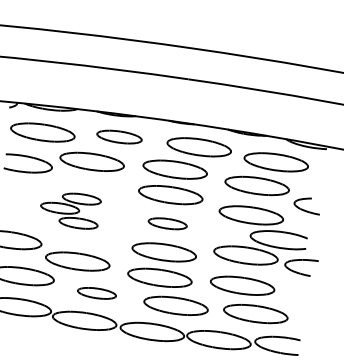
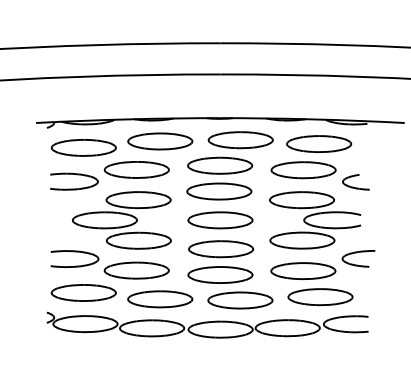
part: (119, 137) -> (160, 141), size x1.43
part: (69, 209) -> (121, 220), size x1.67
part: (167, 223) -> (220, 220), size x1.67
part: (301, 266) -> (358, 258), moved
part: (97, 293) -> (160, 299), size x1.67

